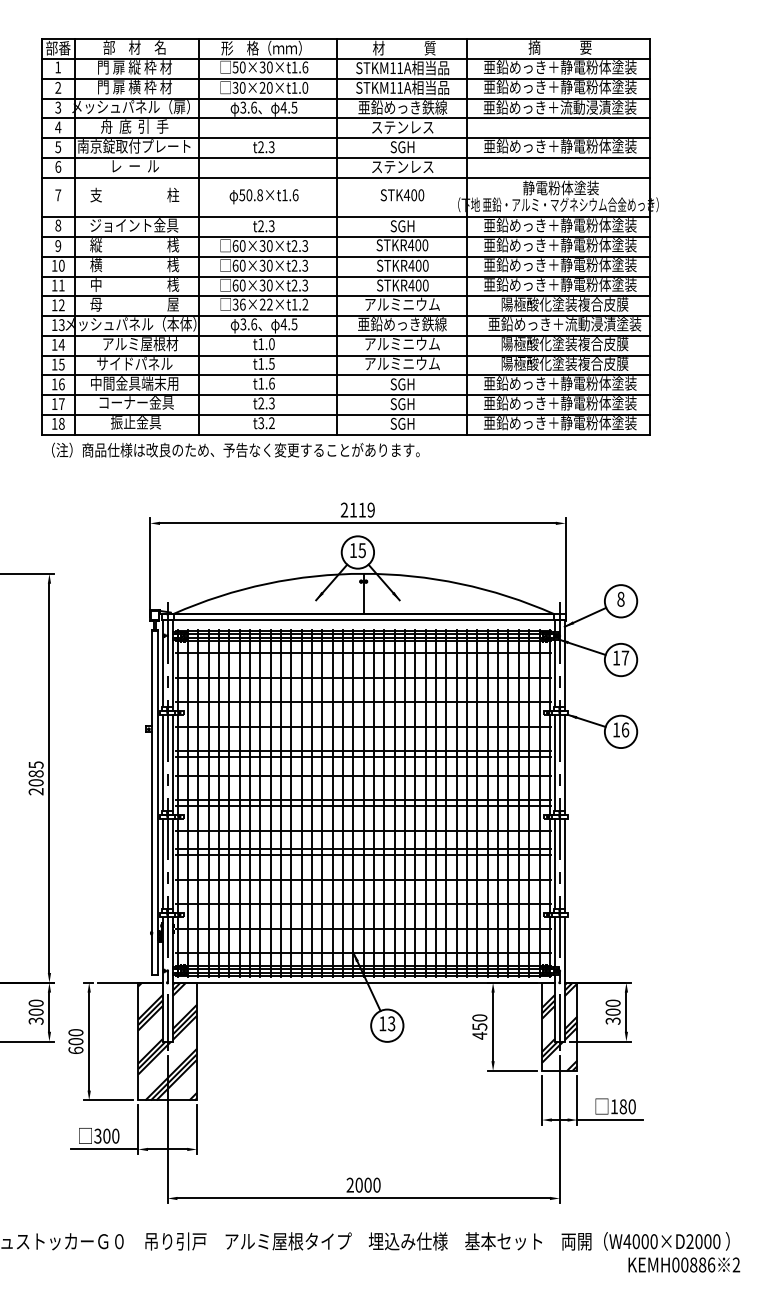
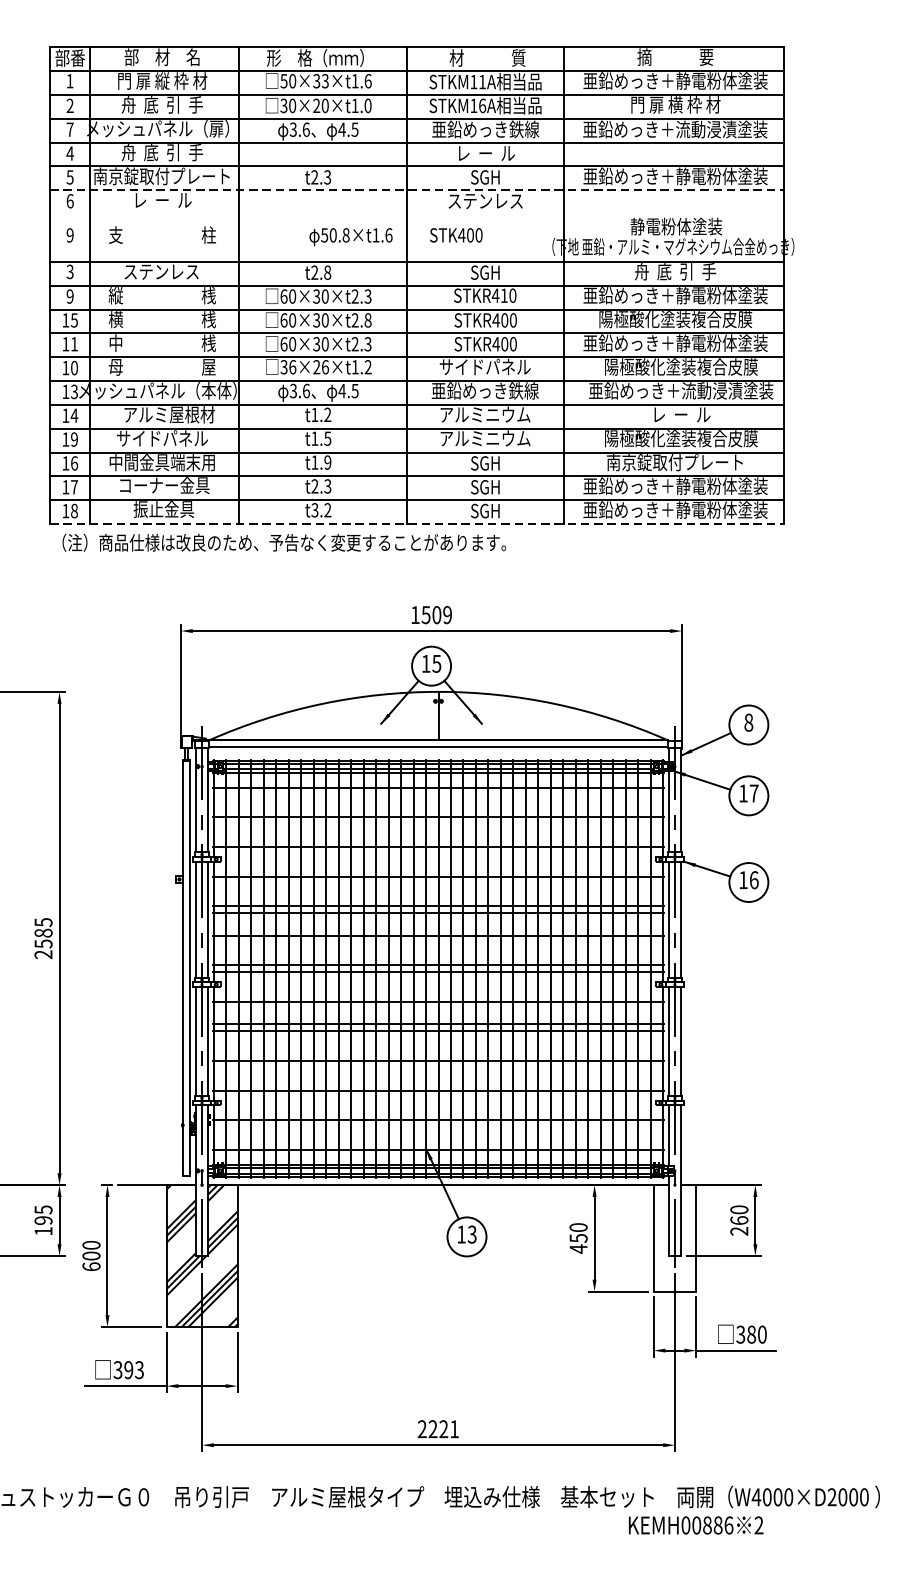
text: (269, 67) -> (324, 81), 50×30×t1.6 -> 50×33×t1.6
text: (134, 87) -> (162, 105), 門 扉 横 枠 材 -> 舟  底  引  手
text: (400, 87) -> (482, 105), STKM11A -> STKM16A
text: (559, 87) -> (674, 105), 亜鉛めっき＋静電粉体塗装 -> 門 扉 横 枠 材
text: (58, 107) -> (70, 129), 3 -> 7
text: (402, 127) -> (485, 153), ステンレス -> レ  ー  ル
line: (346, 157) -> (417, 189), solid -> dashed
line: (345, 177) -> (416, 213), removed
text: (58, 195) -> (70, 235), 7 -> 9
text: (402, 195) -> (456, 235), moved
text: (263, 196) -> (350, 236), moved
text: (58, 225) -> (70, 271), 8 -> 3
text: (134, 225) -> (162, 271), ジョイント金具 -> ステンレス
text: (559, 225) -> (674, 271), 亜鉛めっき＋静電粉体塗装 -> 舟  底  引  手
text: (271, 226) -> (327, 273), t2.3 -> t2.8
text: (418, 245) -> (504, 295), STKR400 -> STKR410
text: (61, 265) -> (74, 320), 10 -> 15
text: (305, 265) -> (368, 320), 60×30×t2.3 -> 60×30×t2.8
text: (560, 265) -> (675, 320), 亜鉛めっき＋静電粉体塗装 -> 陽極酸化塗装複合皮膜
text: (269, 304) -> (324, 367), 36×22×t1.2 -> 36×26×t1.2
text: (401, 304) -> (484, 367), アルミニウム -> サイドパネル
text: (61, 305) -> (74, 368), 12 -> 10
text: (271, 344) -> (327, 415), t1.0 -> t1.2
text: (564, 344) -> (680, 415), 陽極酸化塗装複合皮膜 -> レ  ー  ル
text: (61, 364) -> (74, 439), 15 -> 19
text: (271, 383) -> (327, 462), t1.6 -> t1.9
text: (559, 383) -> (674, 462), 亜鉛めっき＋静電粉体塗装 -> 南京錠取付プレート
line: (346, 434) -> (417, 523), solid -> dashed
text: (352, 509) -> (425, 614), 2119 -> 1509
text: (35, 782) -> (42, 943), 2085 -> 2585
text: (35, 1011) -> (42, 1219), 300 -> 195
text: (612, 1016) -> (738, 1225), 300 -> 260
hatch: (559, 1026) -> (674, 1237), removed
text: (613, 1106) -> (739, 1334), 180 -> 380
text: (111, 1135) -> (134, 1369), 300 -> 393
text: (367, 1184) -> (443, 1428), 2000 -> 2221
text: (684, 1264) -> (696, 1524), moved

